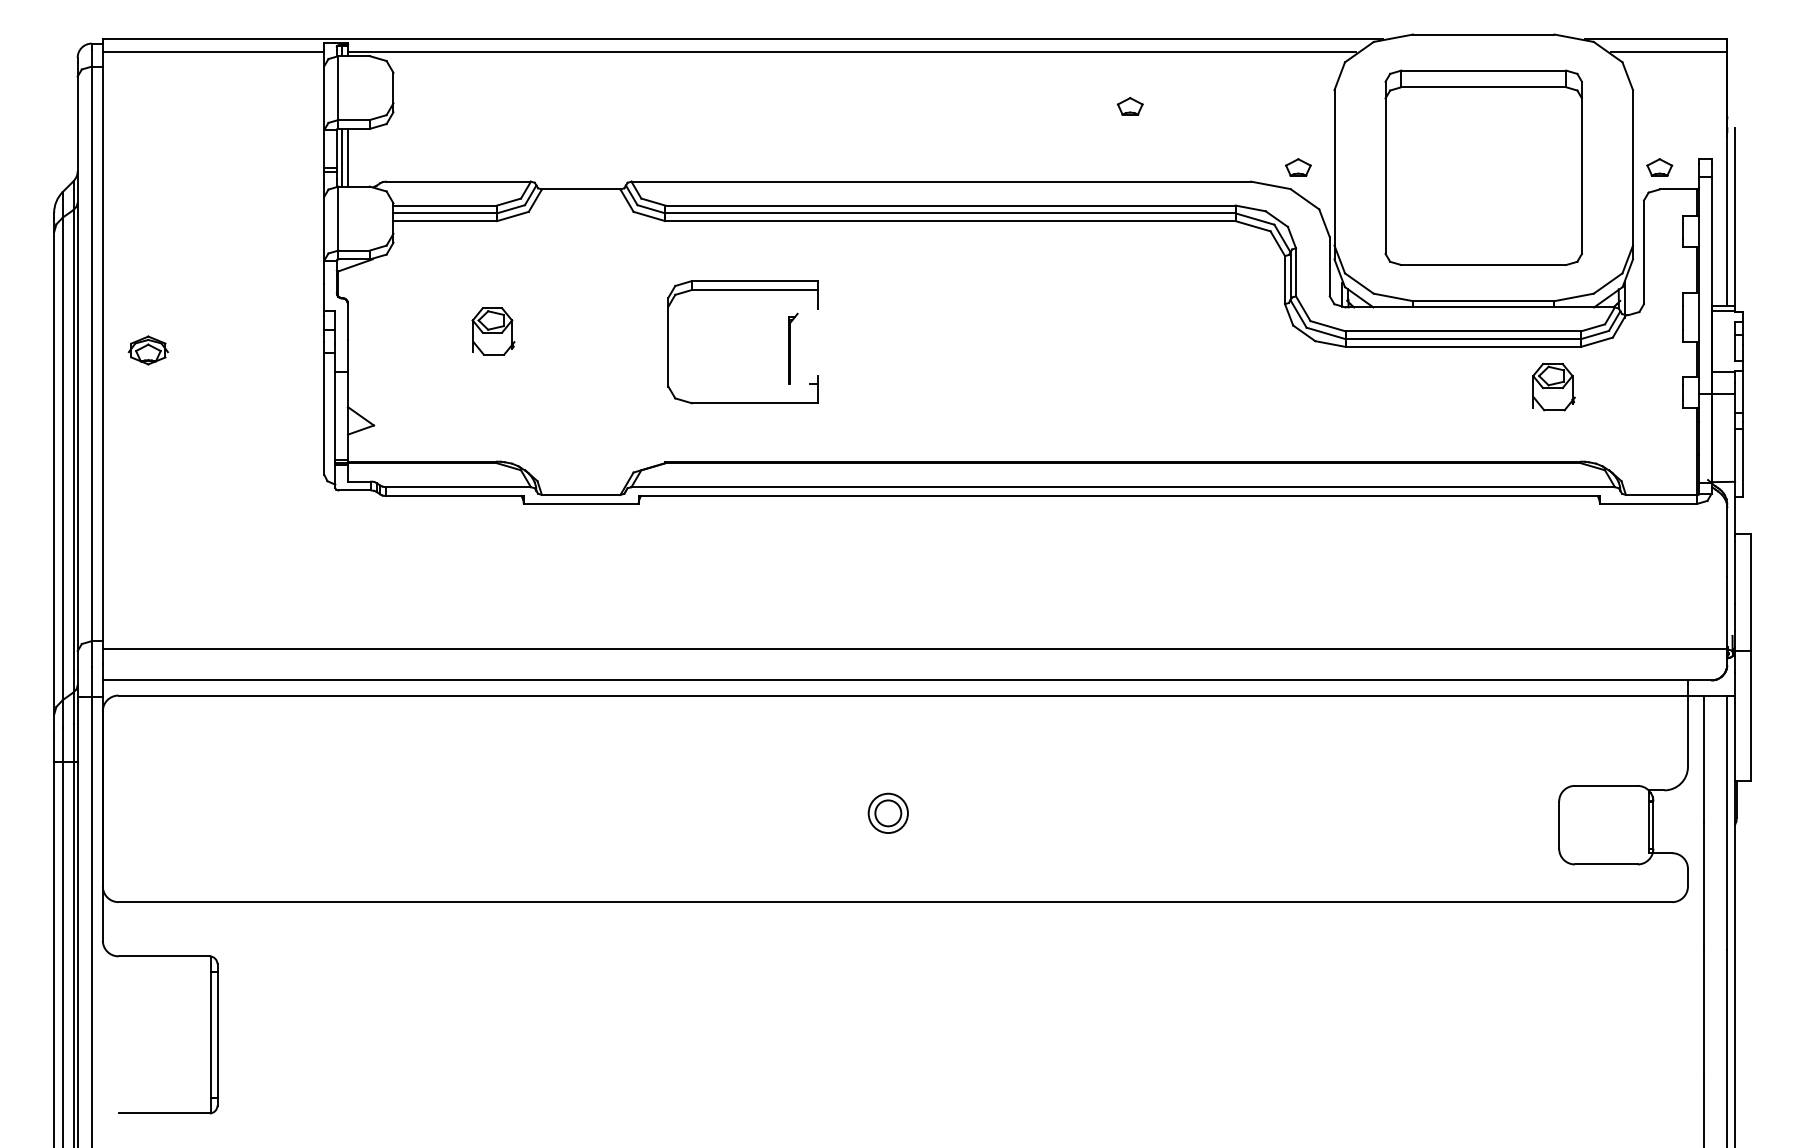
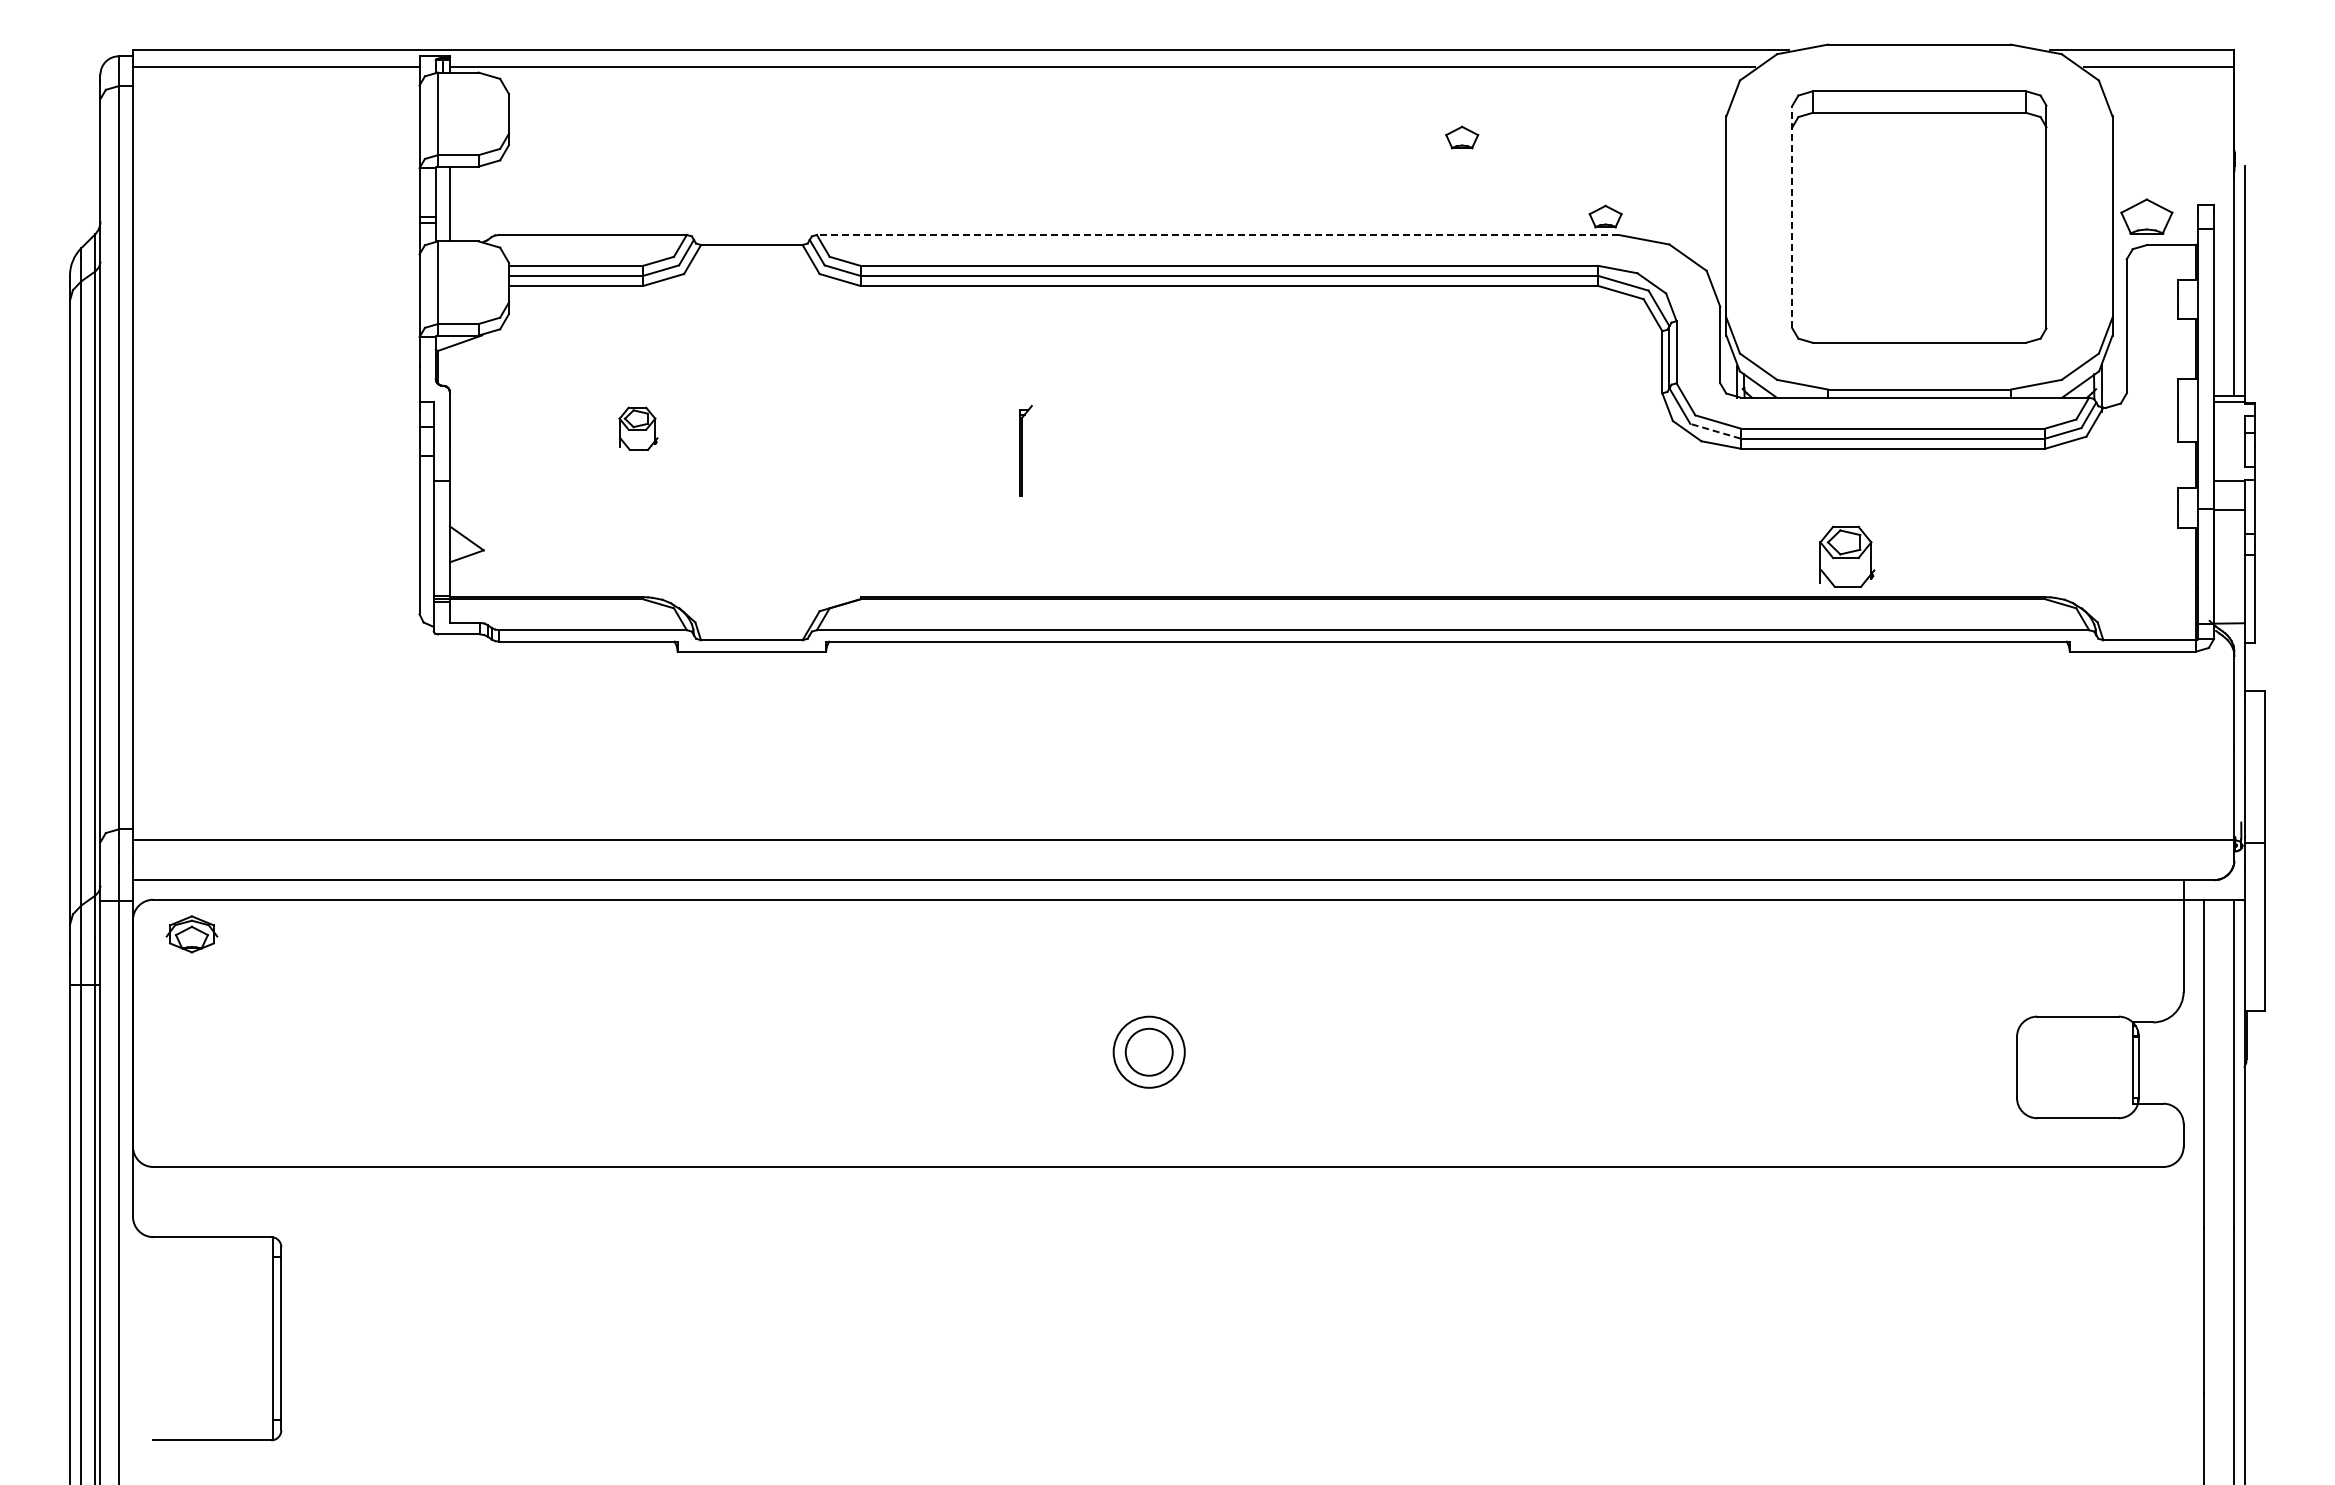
line: (342, 157) -> (442, 203), removed
part: (1298, 167) -> (1605, 216), moved
line: (1385, 167) -> (1792, 216), solid -> dashed
part: (1660, 167) -> (2147, 216), size x1.6
line: (941, 181) -> (1217, 234), solid -> dashed
part: (742, 290) -> (960, 375), removed
part: (493, 331) -> (638, 428), size x0.7
line: (1325, 333) -> (1714, 431), solid -> dashed
part: (148, 350) -> (191, 934), moved
part: (1554, 386) -> (1847, 556), moved
part: (887, 812) -> (1148, 1051), size x1.4

